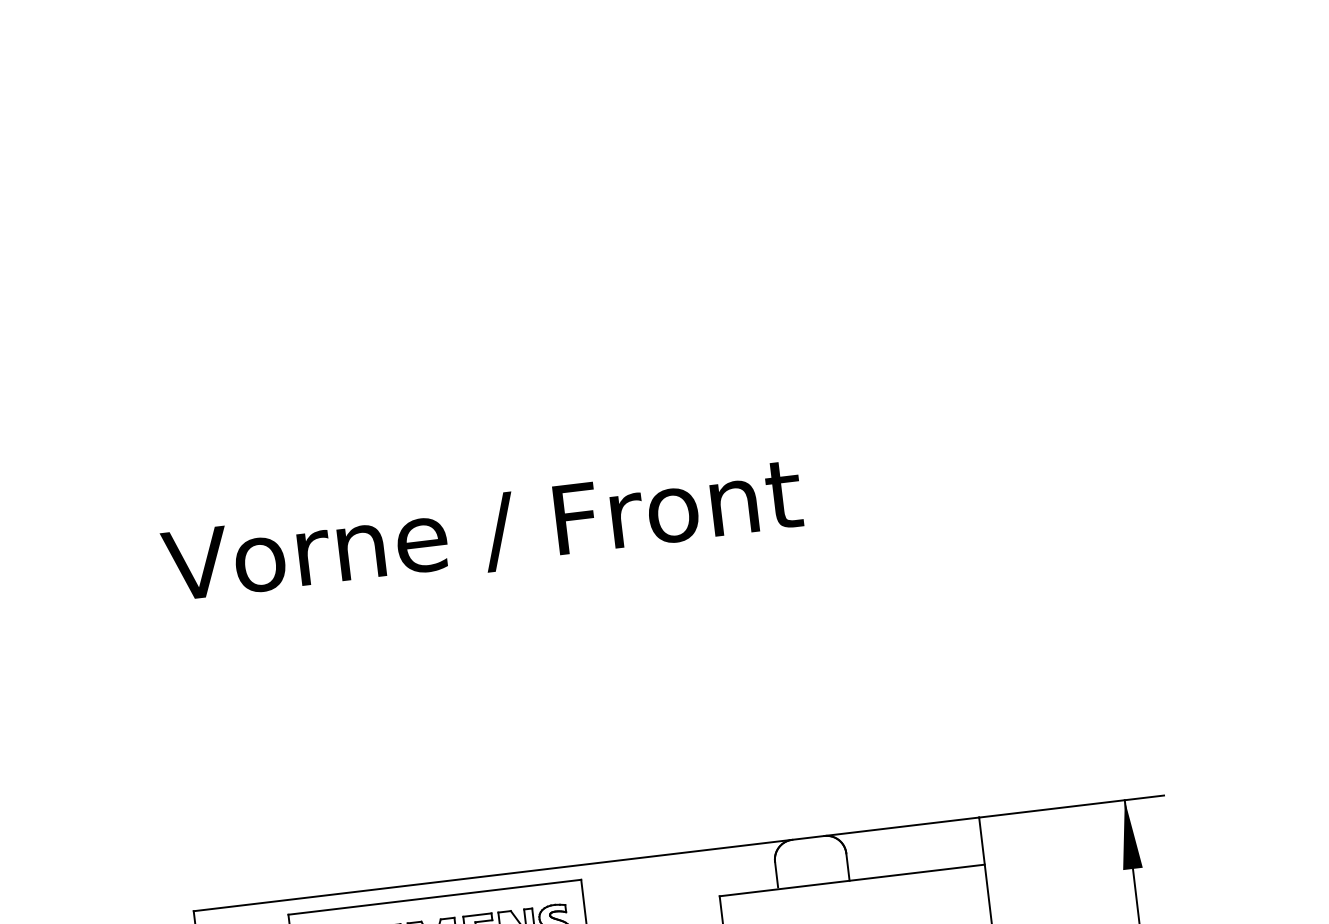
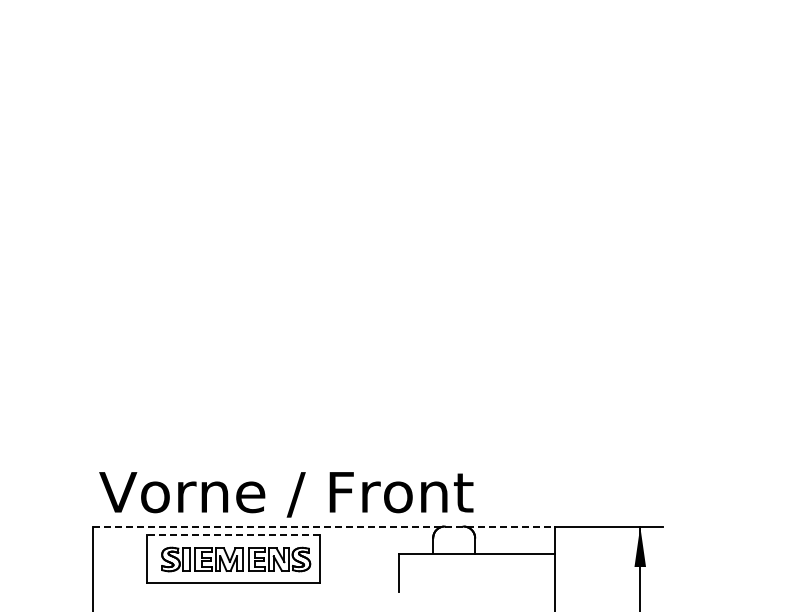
text: (482, 533) -> (286, 494), moved
line: (586, 864) -> (323, 526), solid -> dashed
line: (434, 897) -> (233, 535), solid -> dashed

